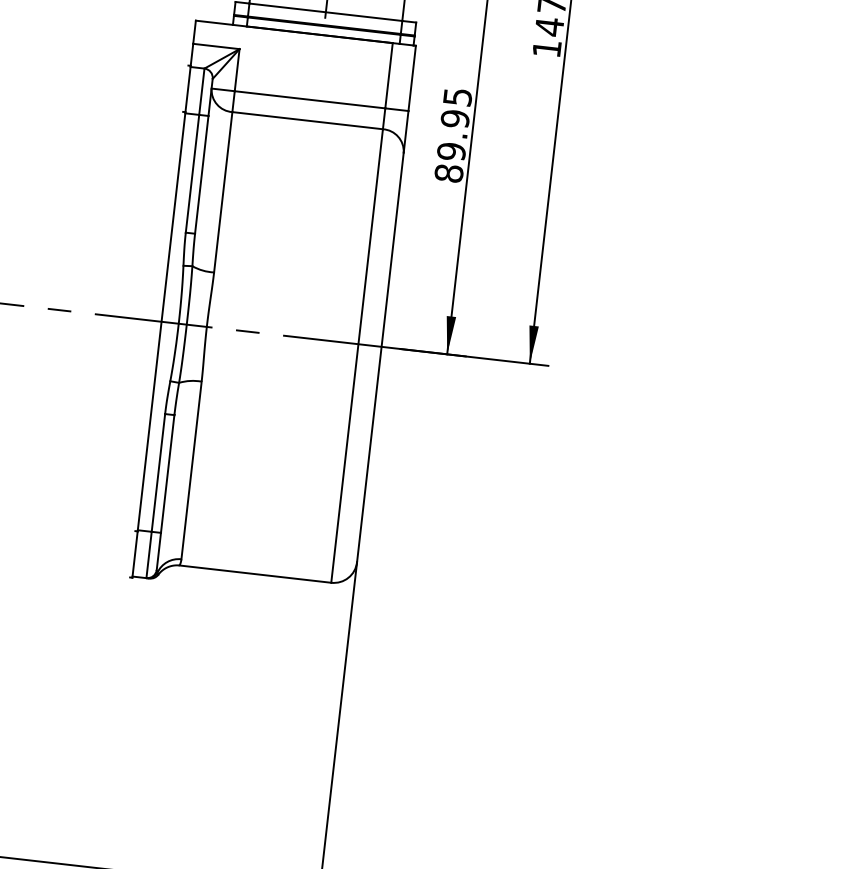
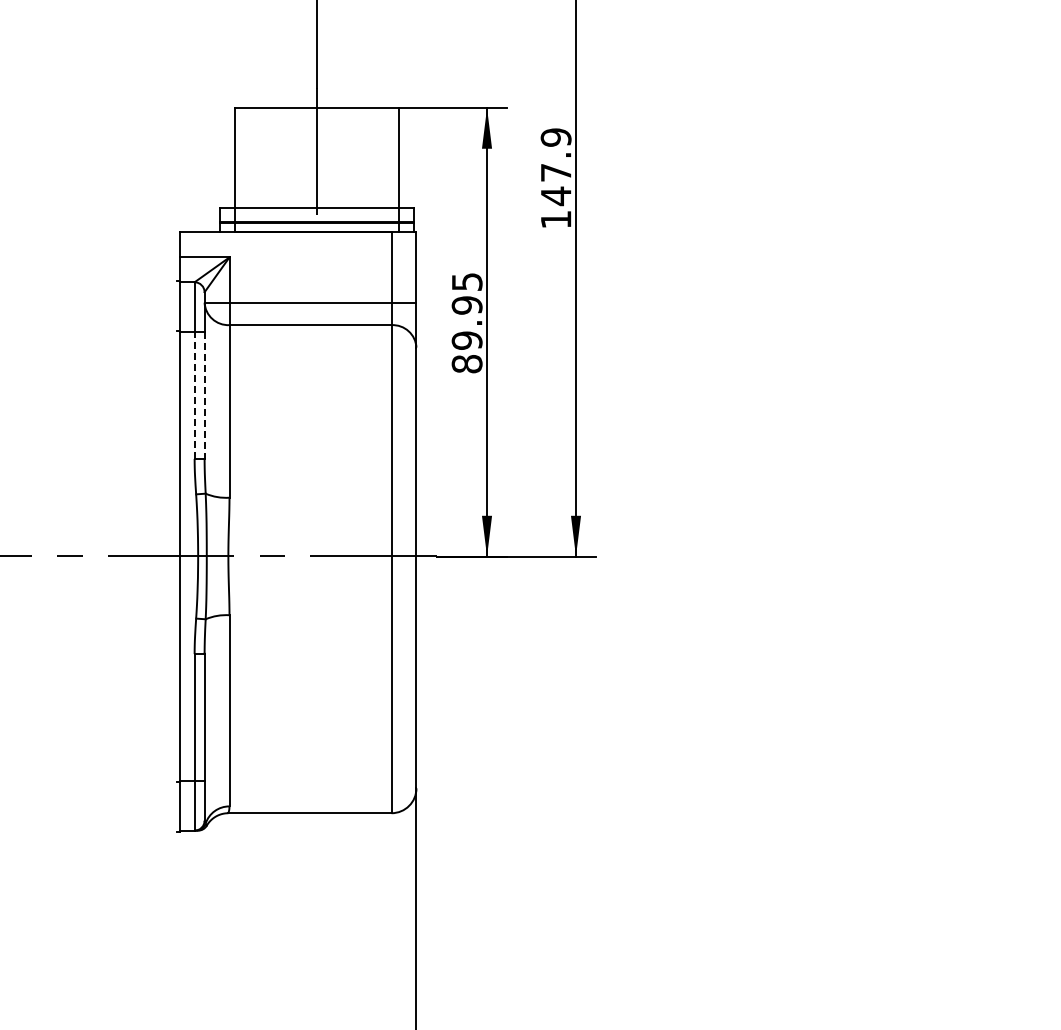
line: (192, 173) -> (194, 395), solid -> dashed
line: (201, 175) -> (204, 396), solid -> dashed

